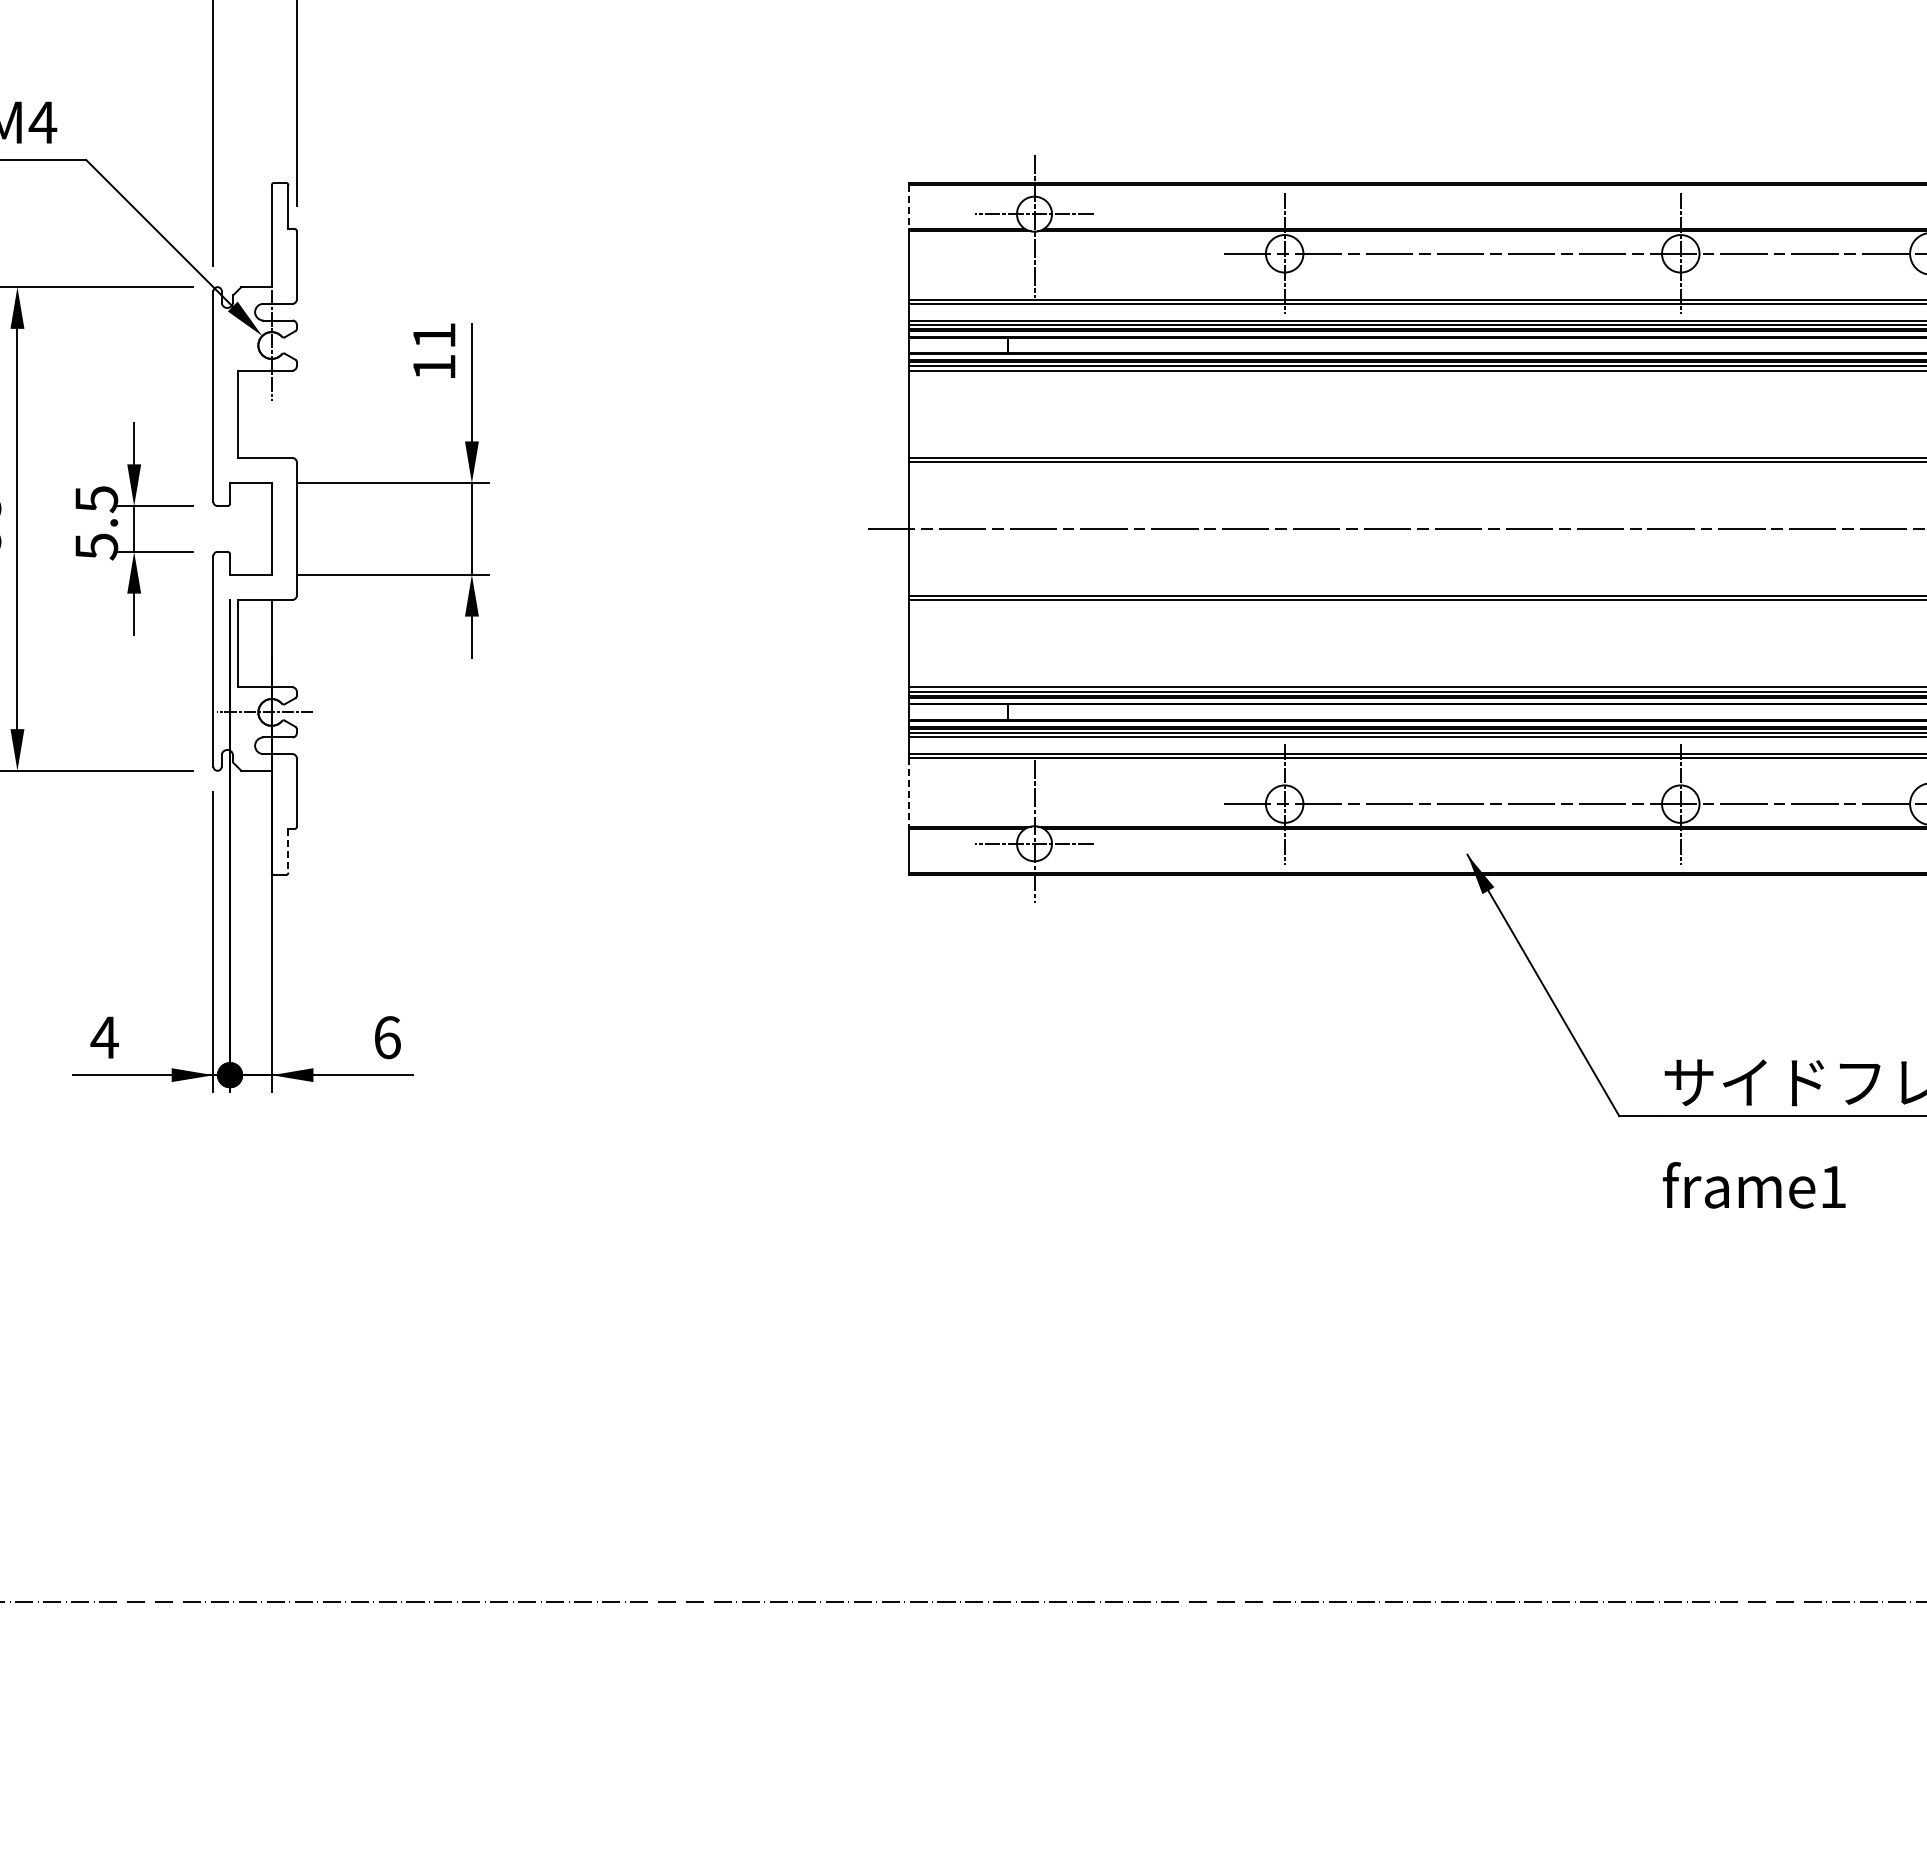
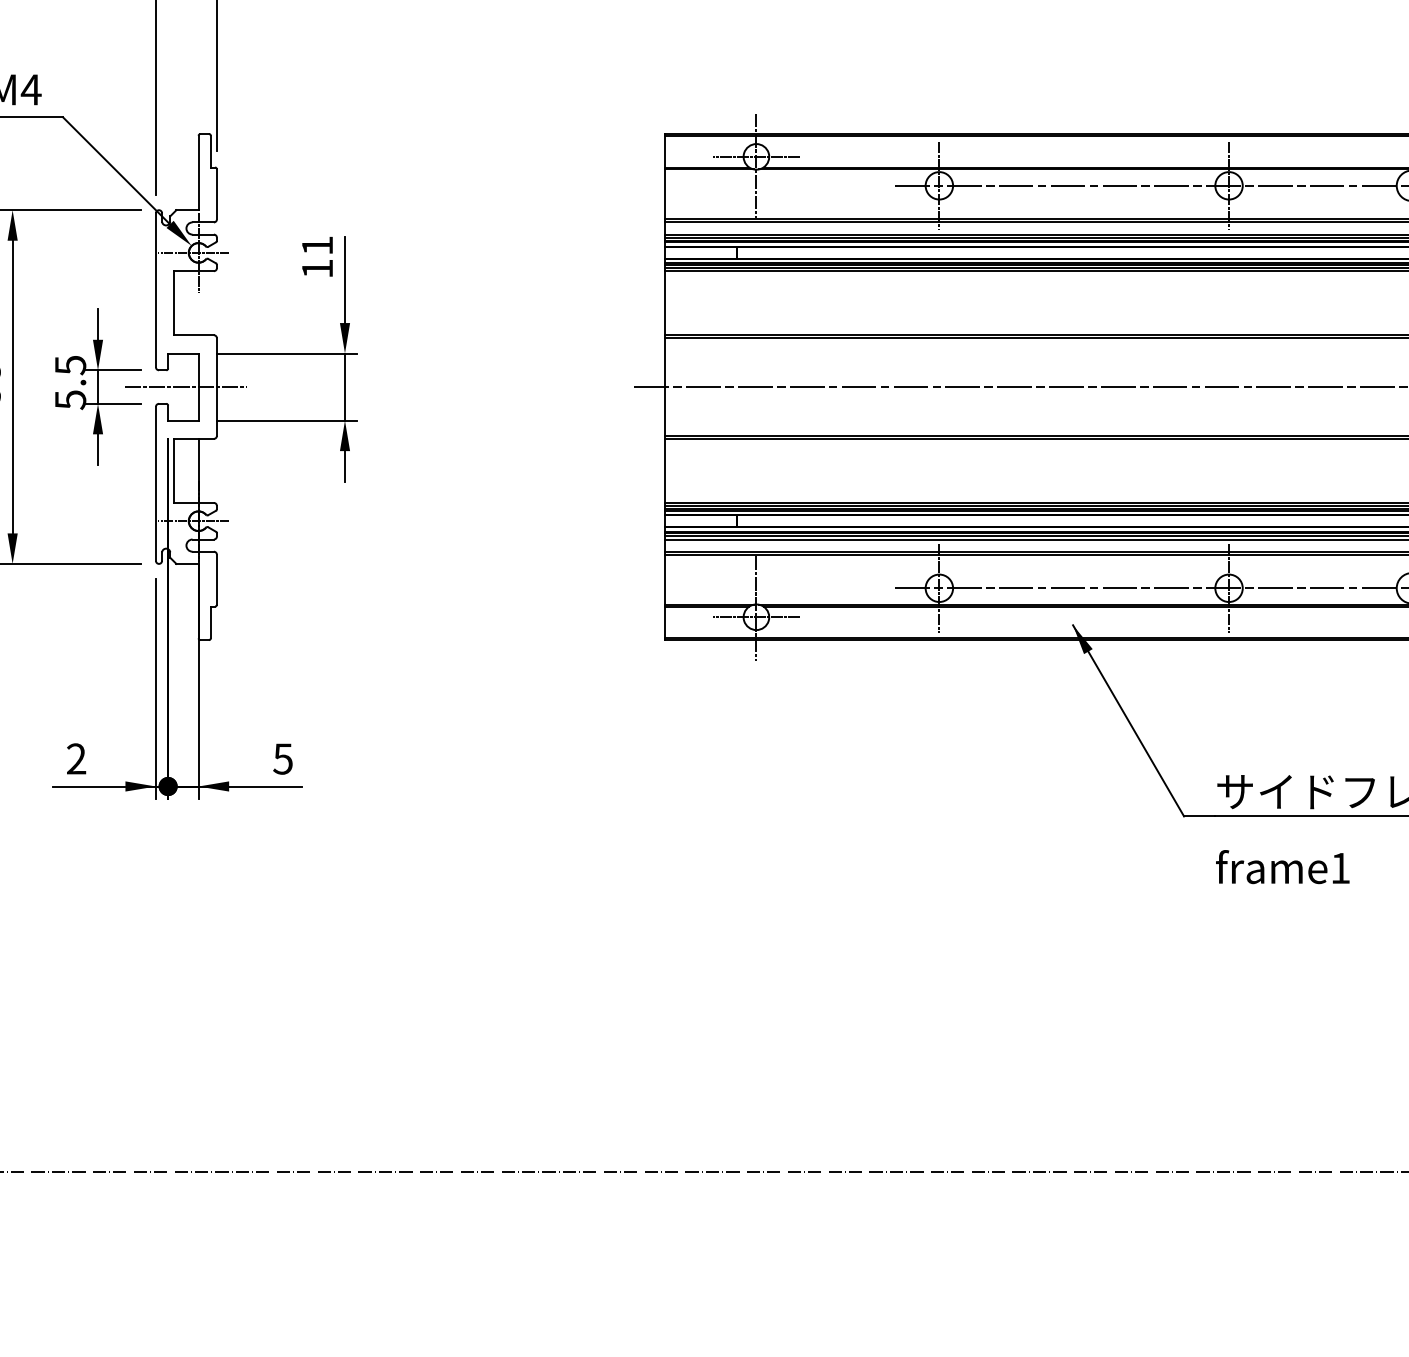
line: (909, 207) -> (665, 151), dashed -> solid
line: (264, 345) -> (193, 252), added
line: (254, 528) -> (186, 386), added
line: (909, 792) -> (665, 579), dashed -> solid
line: (288, 850) -> (210, 622), dashed -> solid
text: (104, 1037) -> (76, 758), 4 -> 2
text: (386, 1037) -> (282, 758), 6 -> 5

